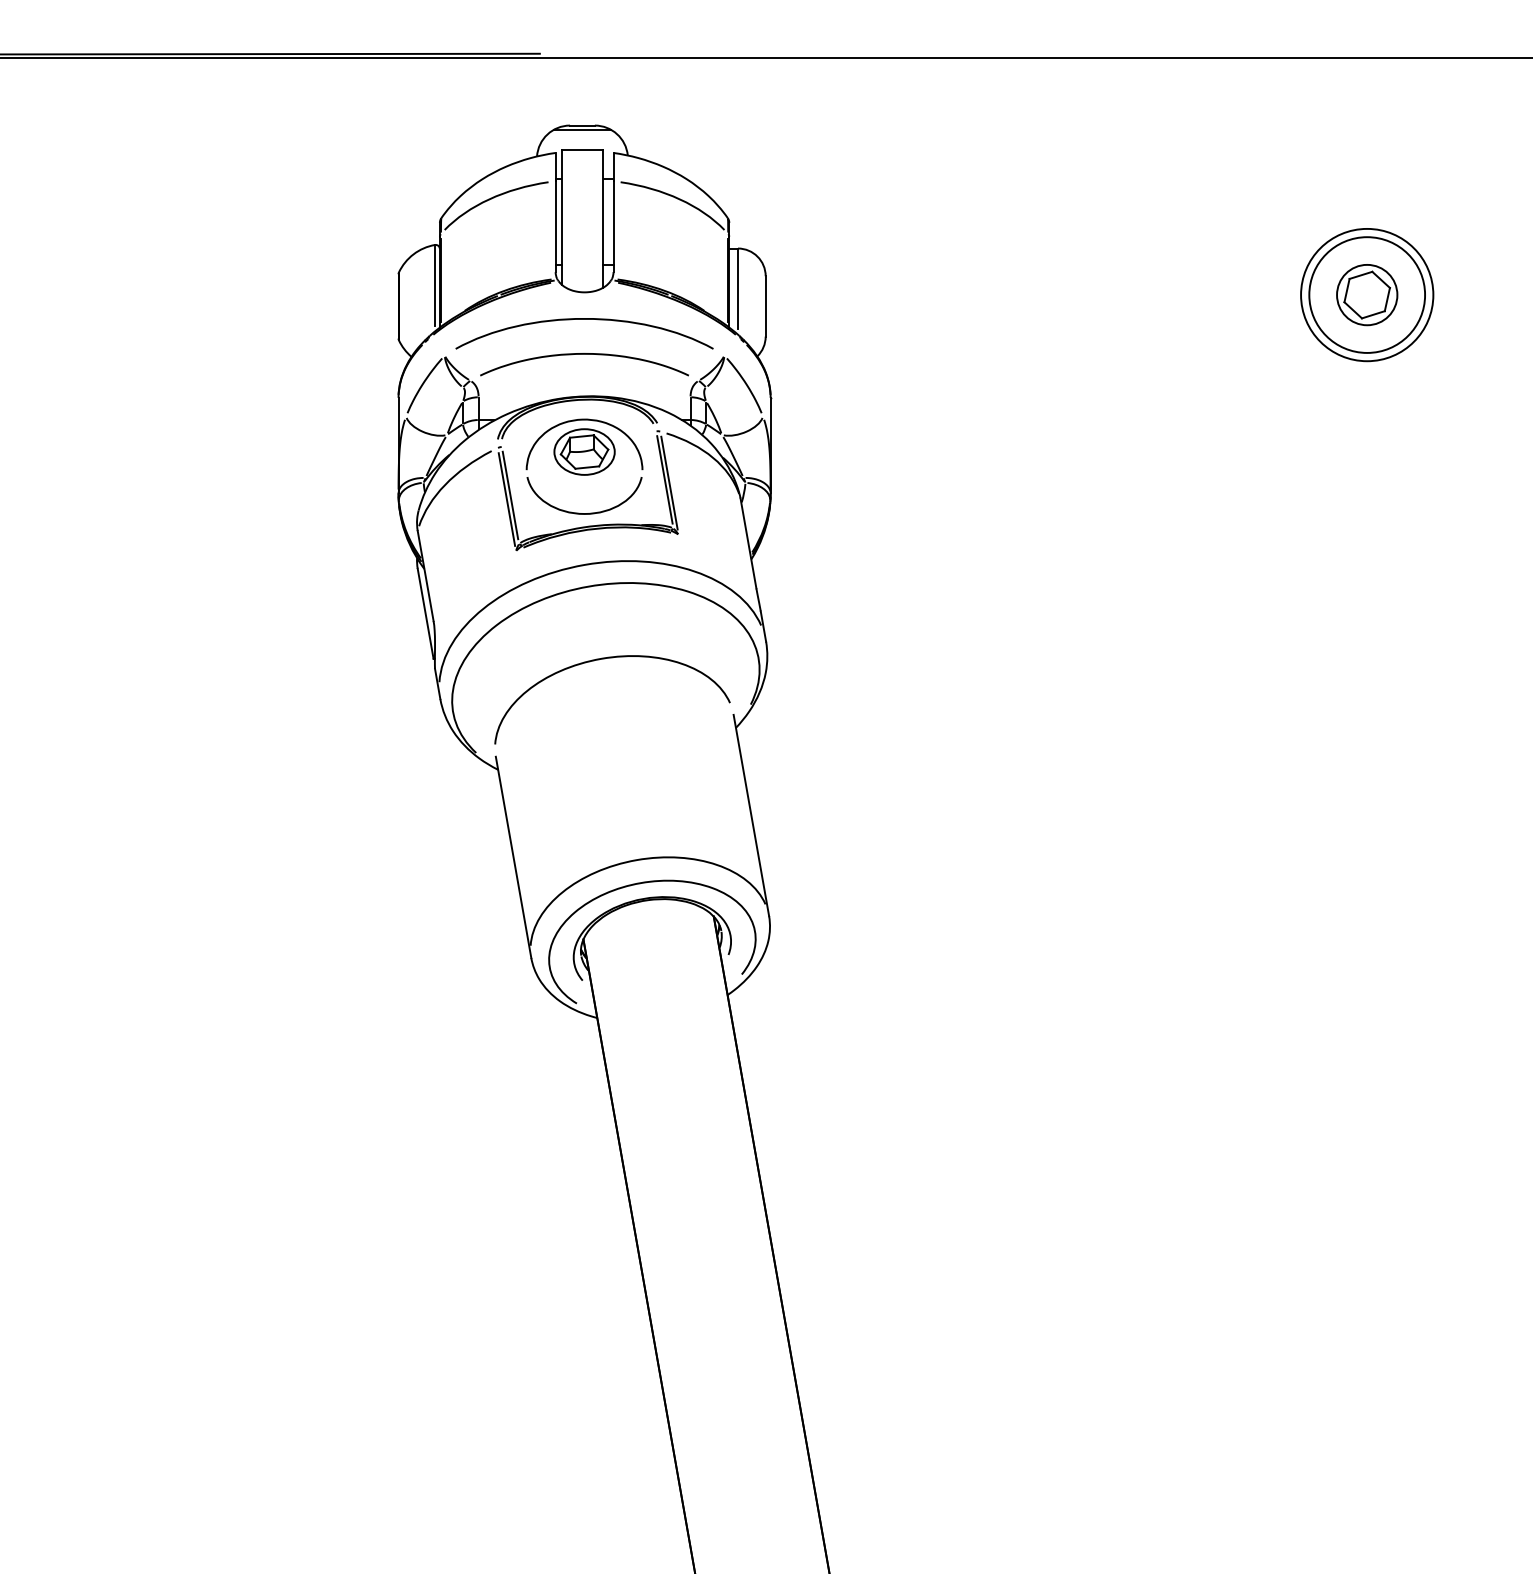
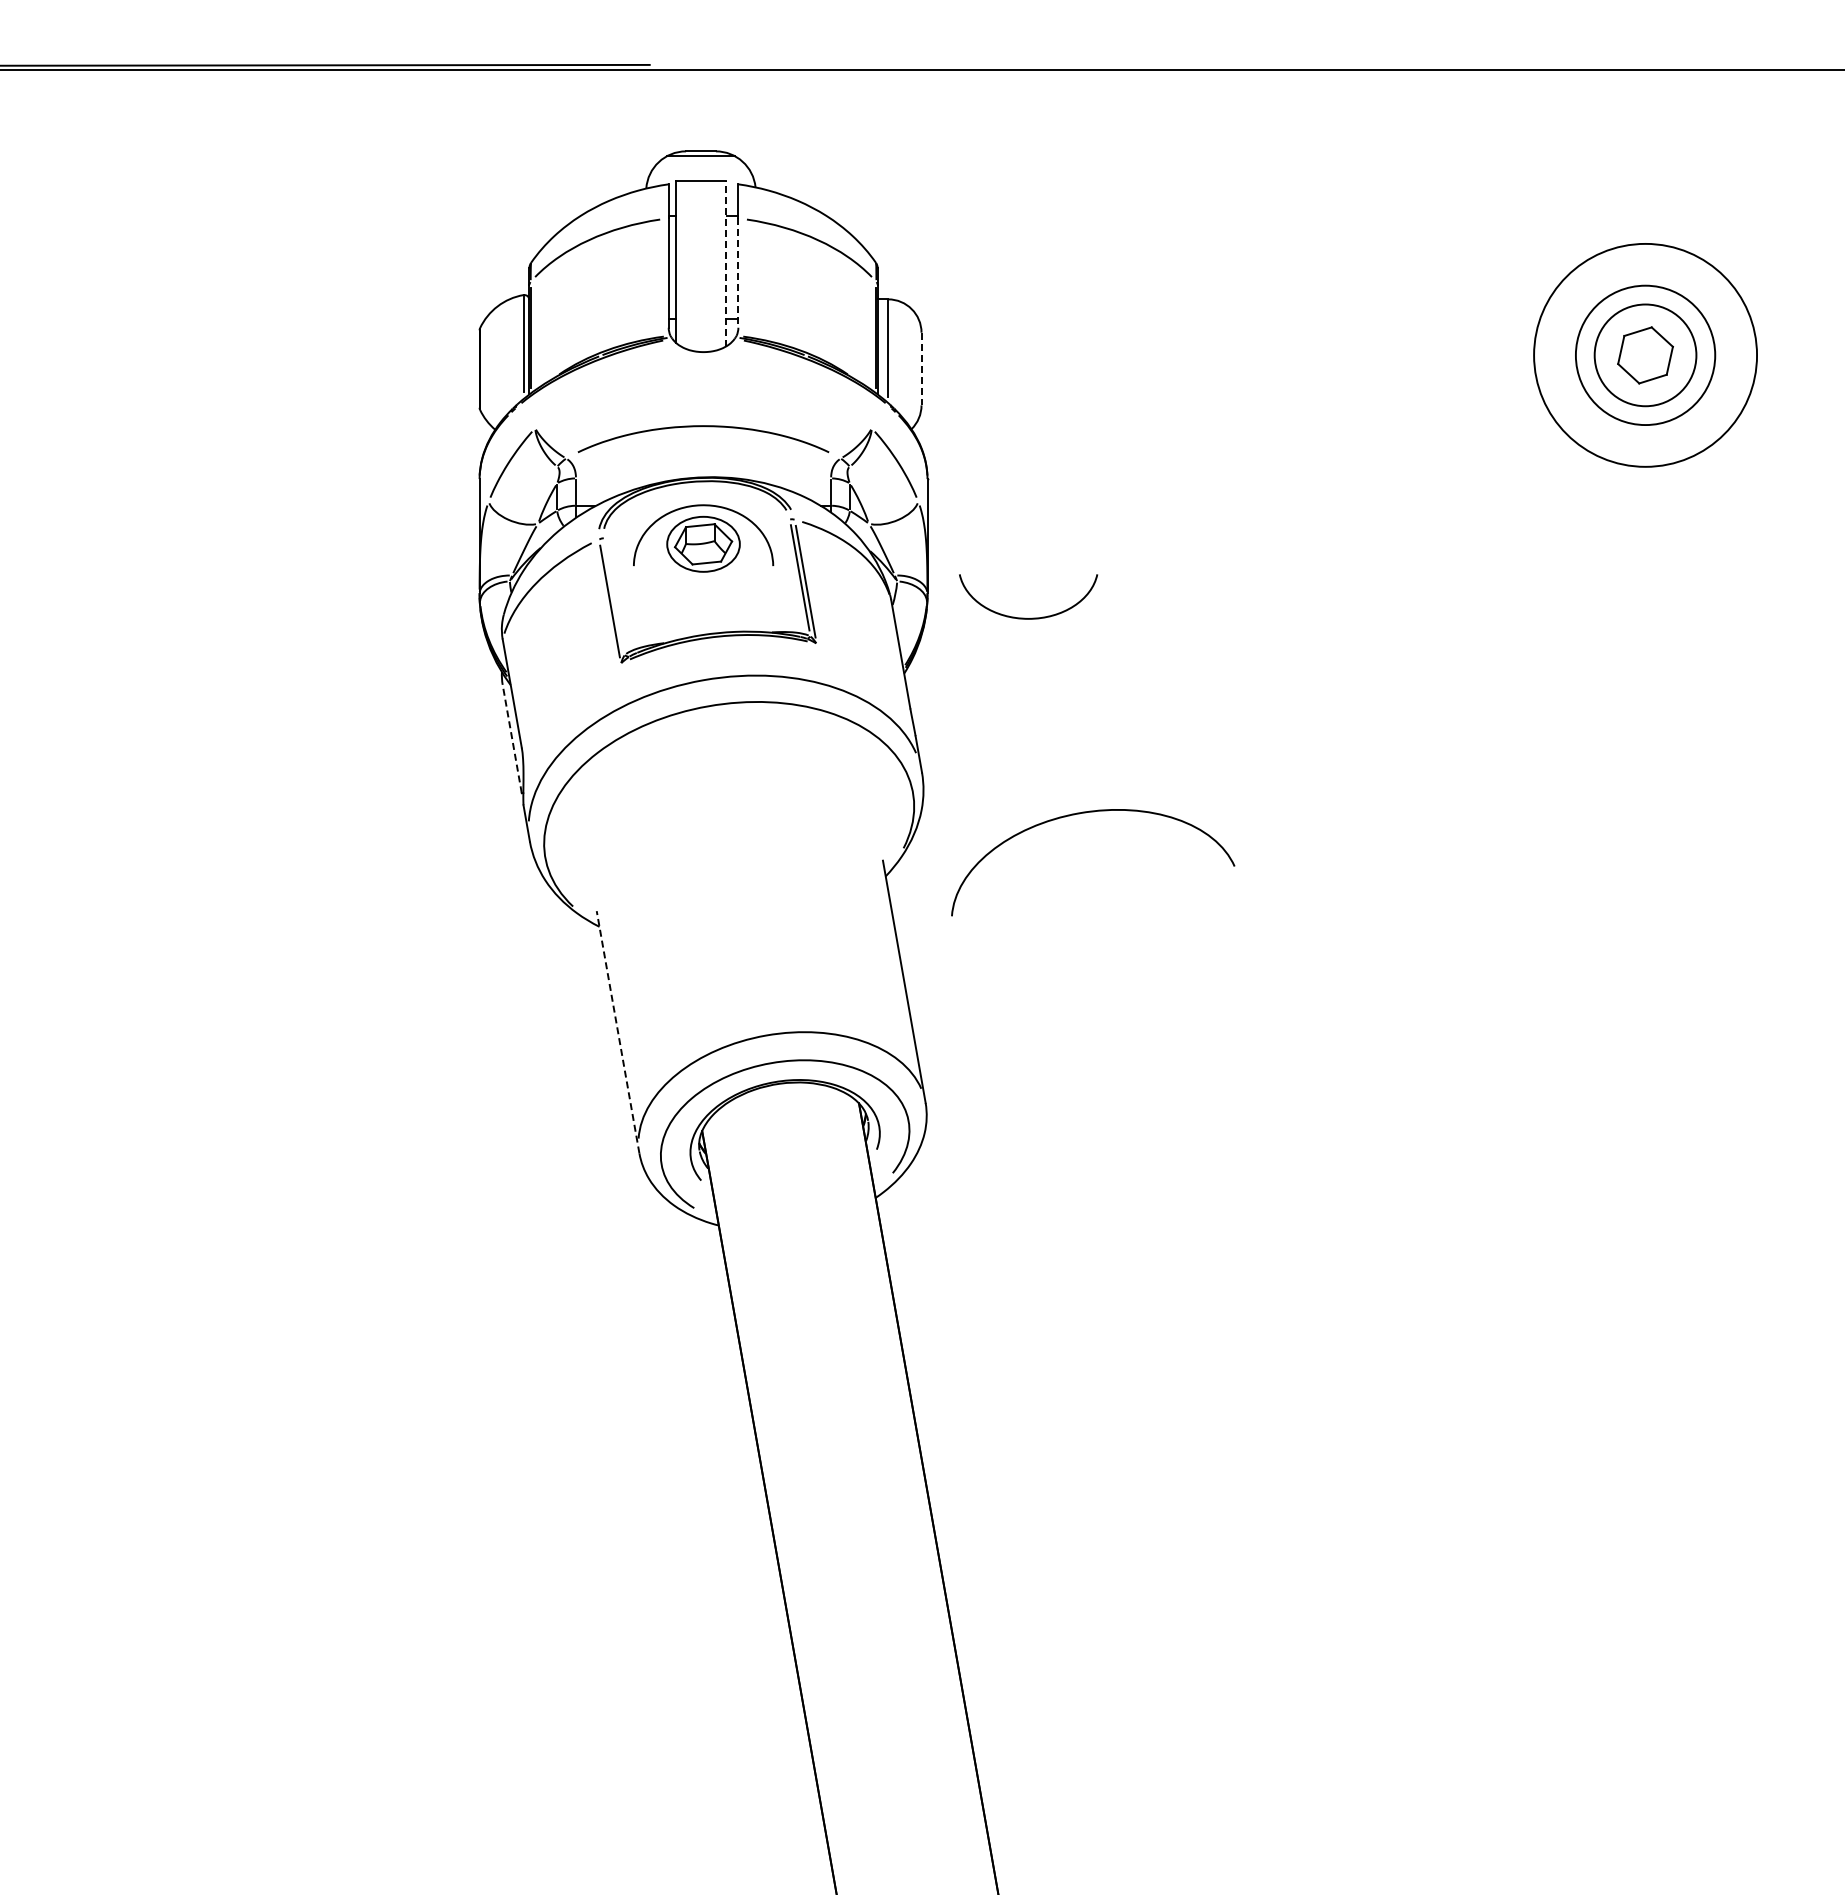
line: (602, 218) -> (725, 263), solid -> dashed
line: (613, 227) -> (738, 273), solid -> dashed
circle: (1367, 295) -> (1645, 355), size x1.4
circle: (1367, 295) -> (1645, 355), size x1.4
line: (765, 306) -> (921, 369), solid -> dashed
curve: (584, 319) -> (703, 384), removed
line: (510, 495) -> (614, 596), removed
curve: (582, 512) -> (1025, 617), moved
line: (425, 613) -> (512, 738), solid -> dashed
curve: (606, 659) -> (1085, 813), moved
line: (513, 857) -> (618, 1032), solid -> dashed

